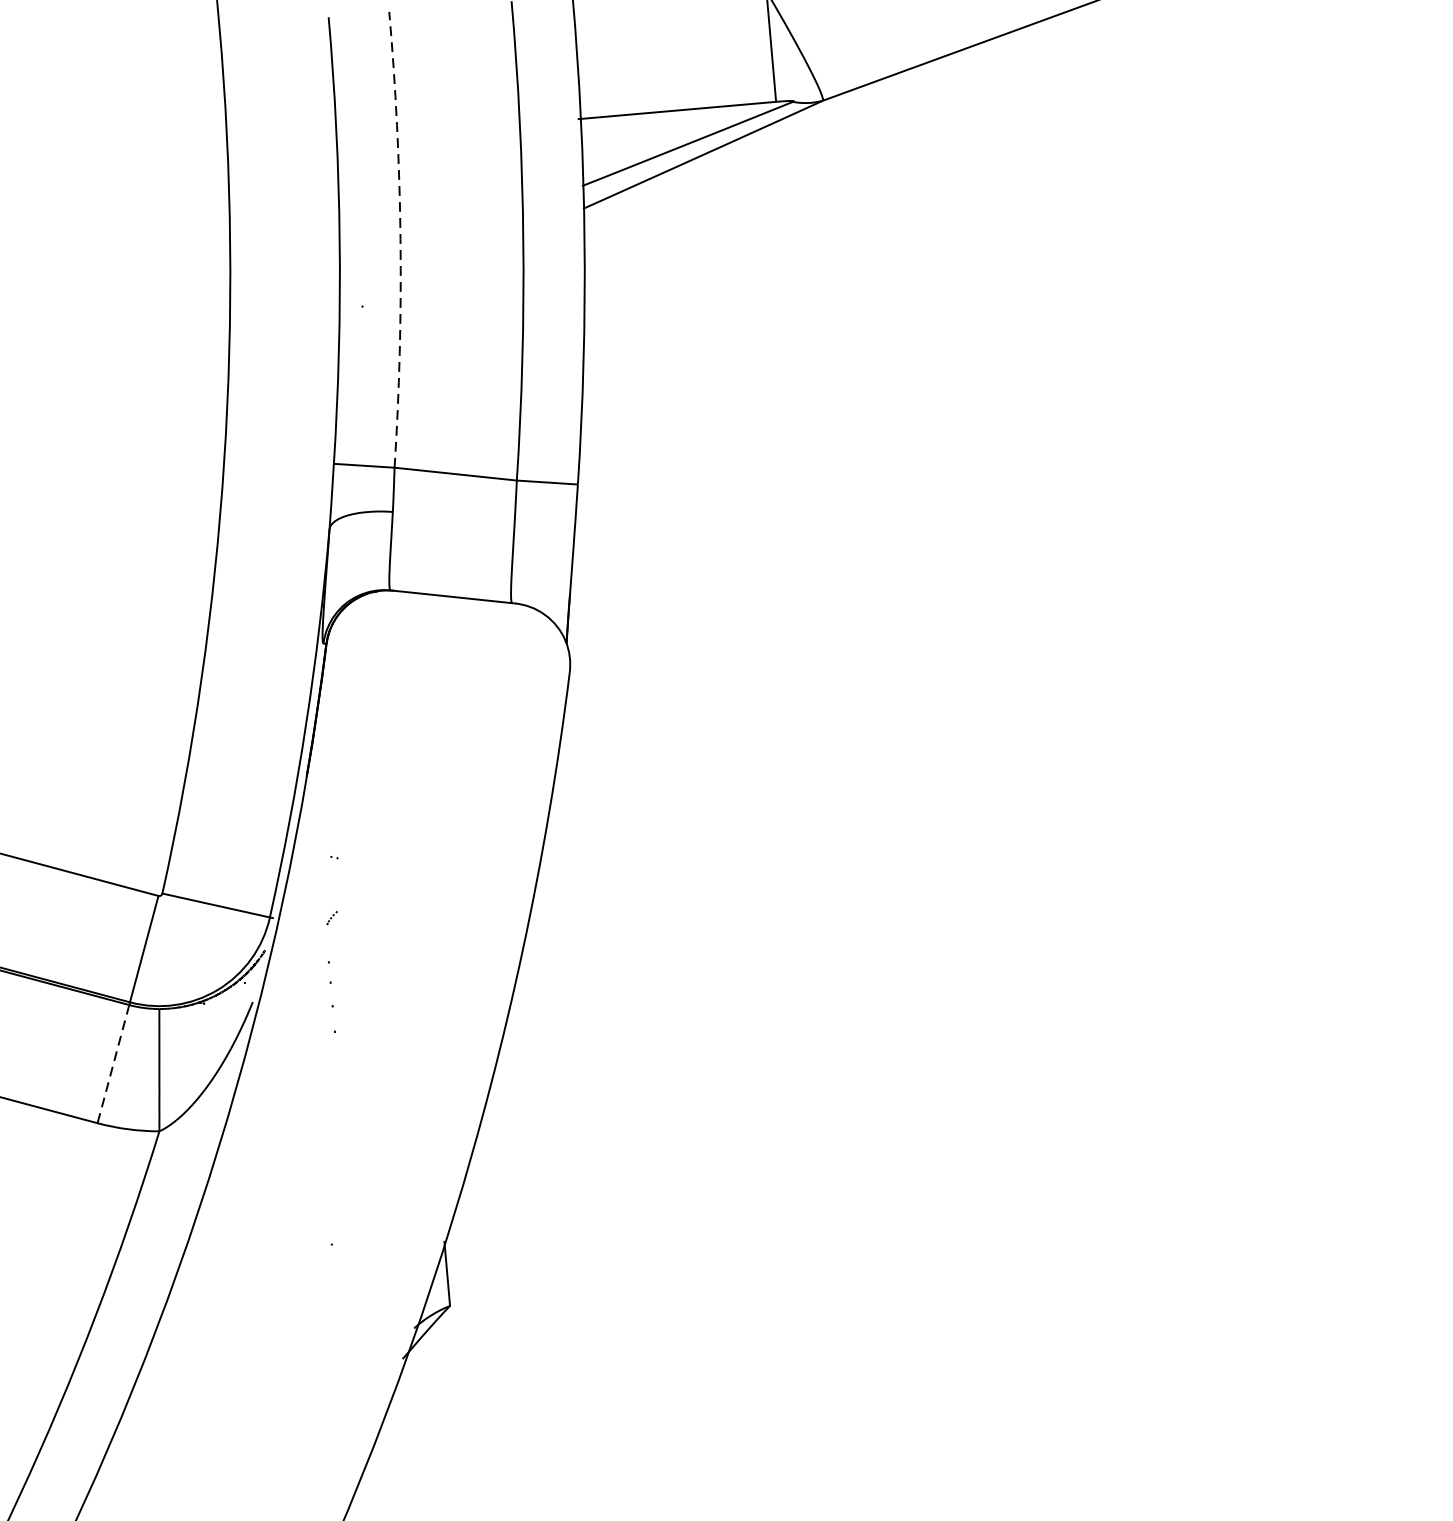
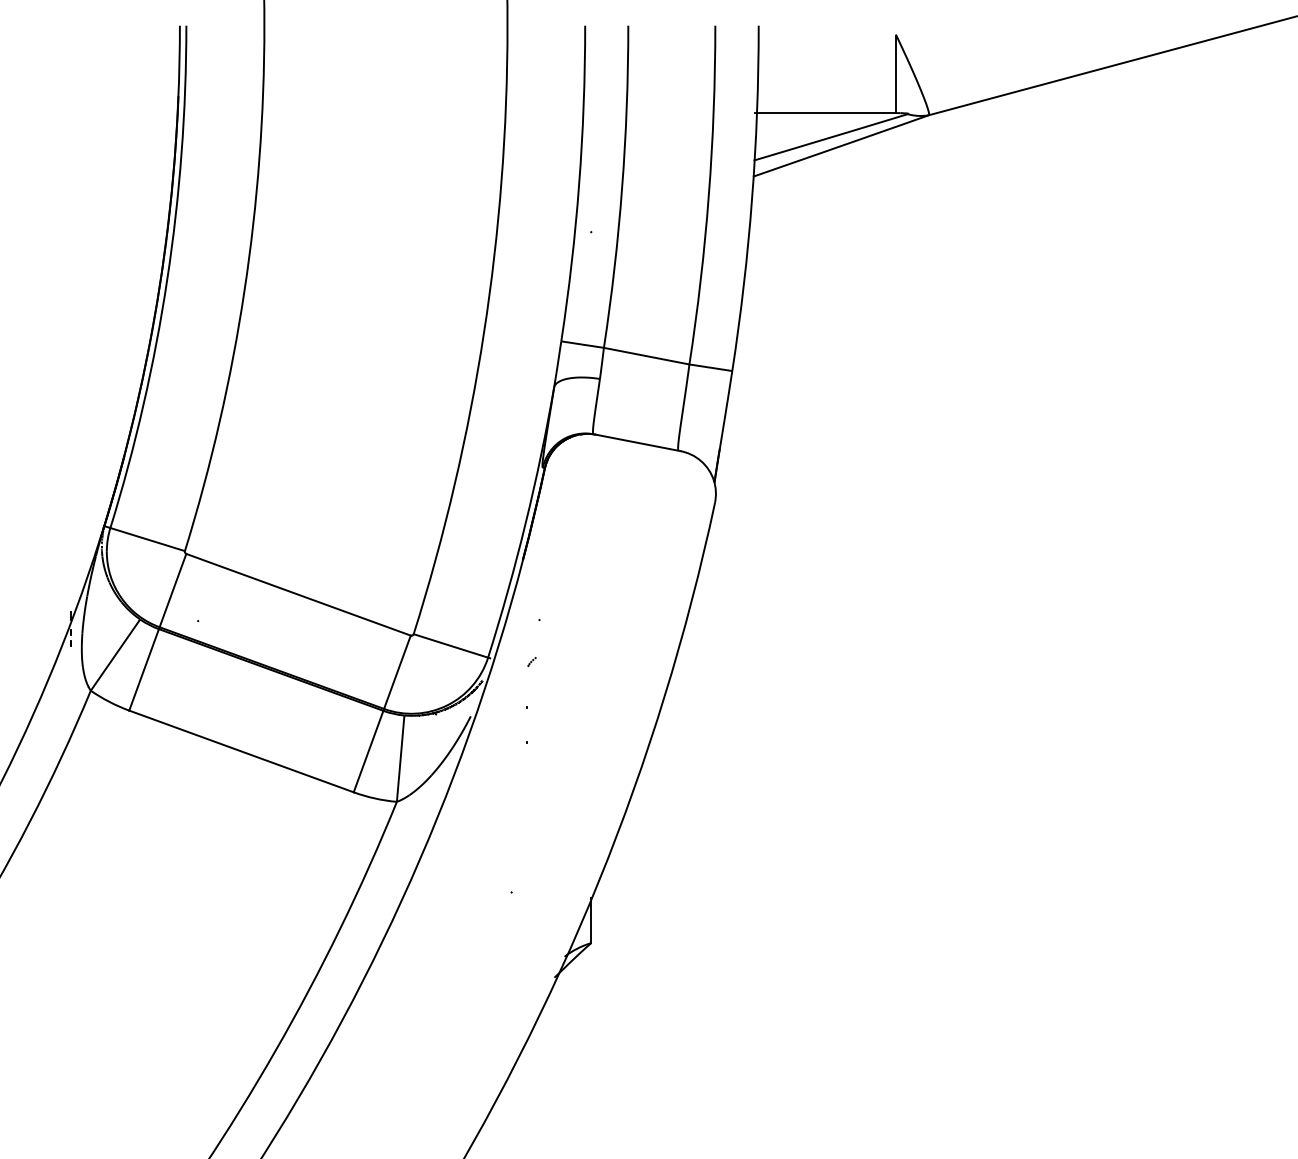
arc: (400, 240) -> (622, 187), dashed -> solid
line: (113, 1065) -> (368, 752), dashed -> solid

